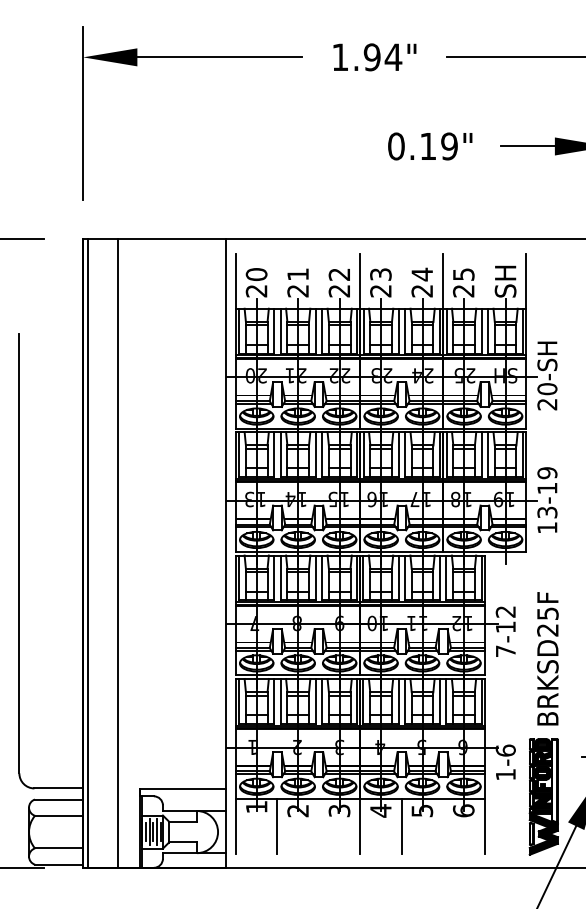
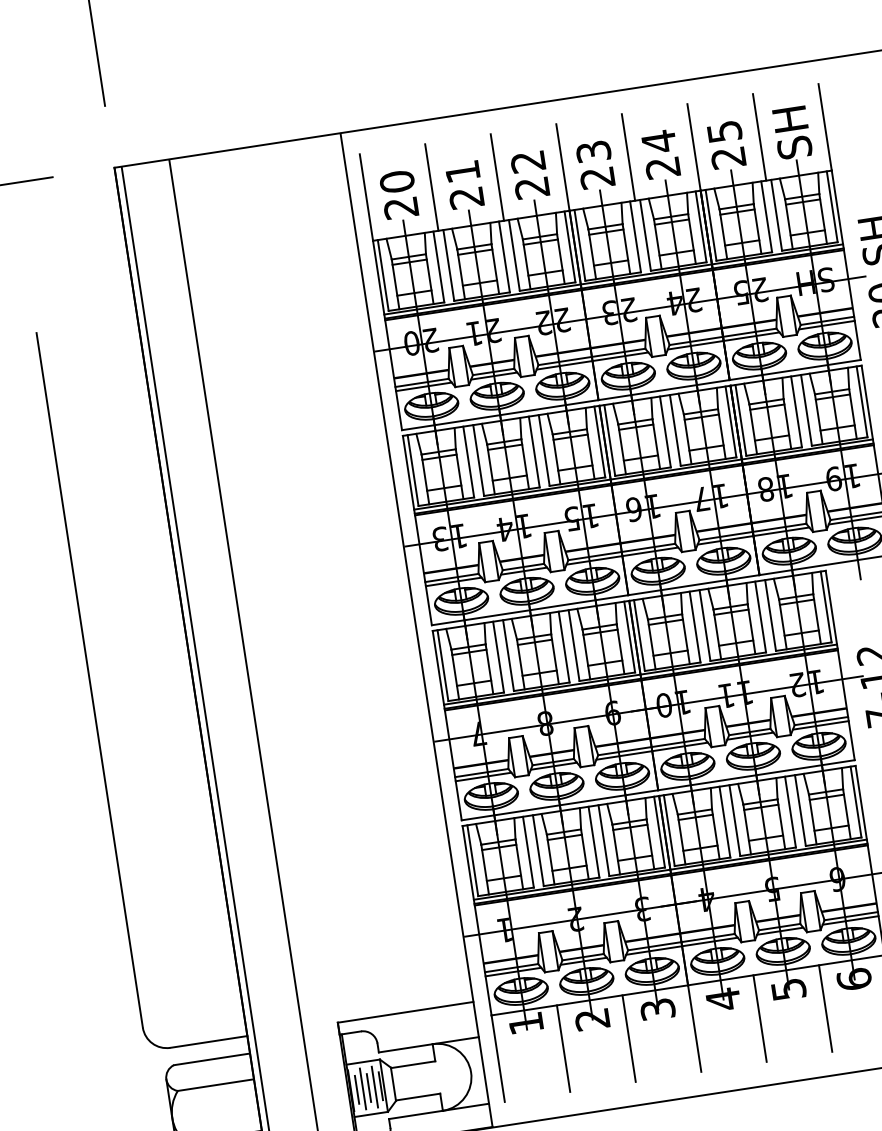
line: (277, 280) -> (431, 186), added
line: (318, 280) -> (496, 176), added
line: (401, 280) -> (627, 156), added
line: (484, 280) -> (758, 136), added
line: (318, 825) -> (628, 1037), added
line: (443, 825) -> (825, 1007), added

